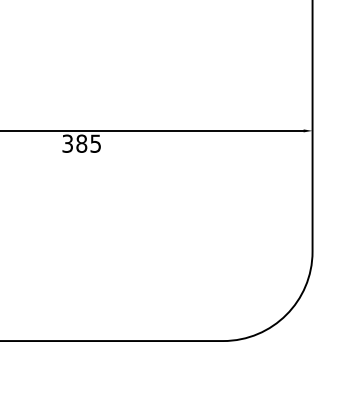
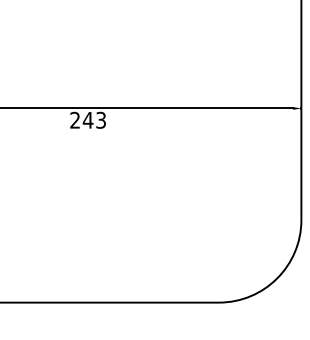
text: (81, 143) -> (87, 120), 385 -> 243

